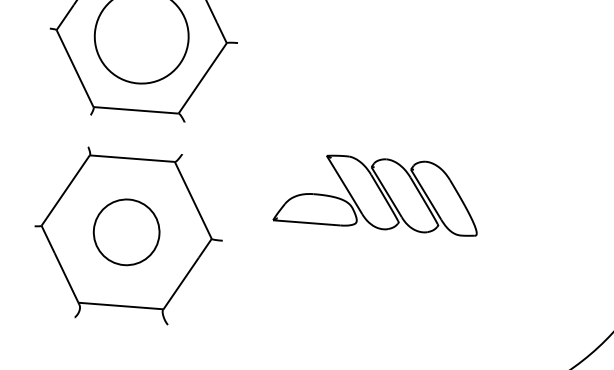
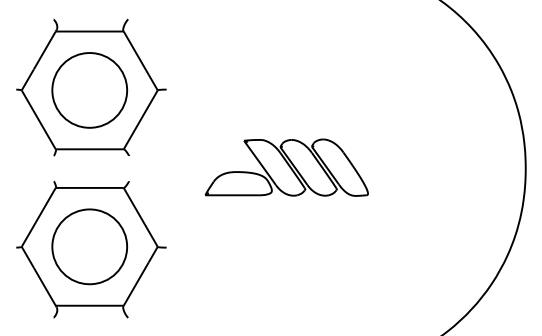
part: (377, 193) -> (286, 167), moved
circle: (126, 231) -> (89, 246), size x1.43

